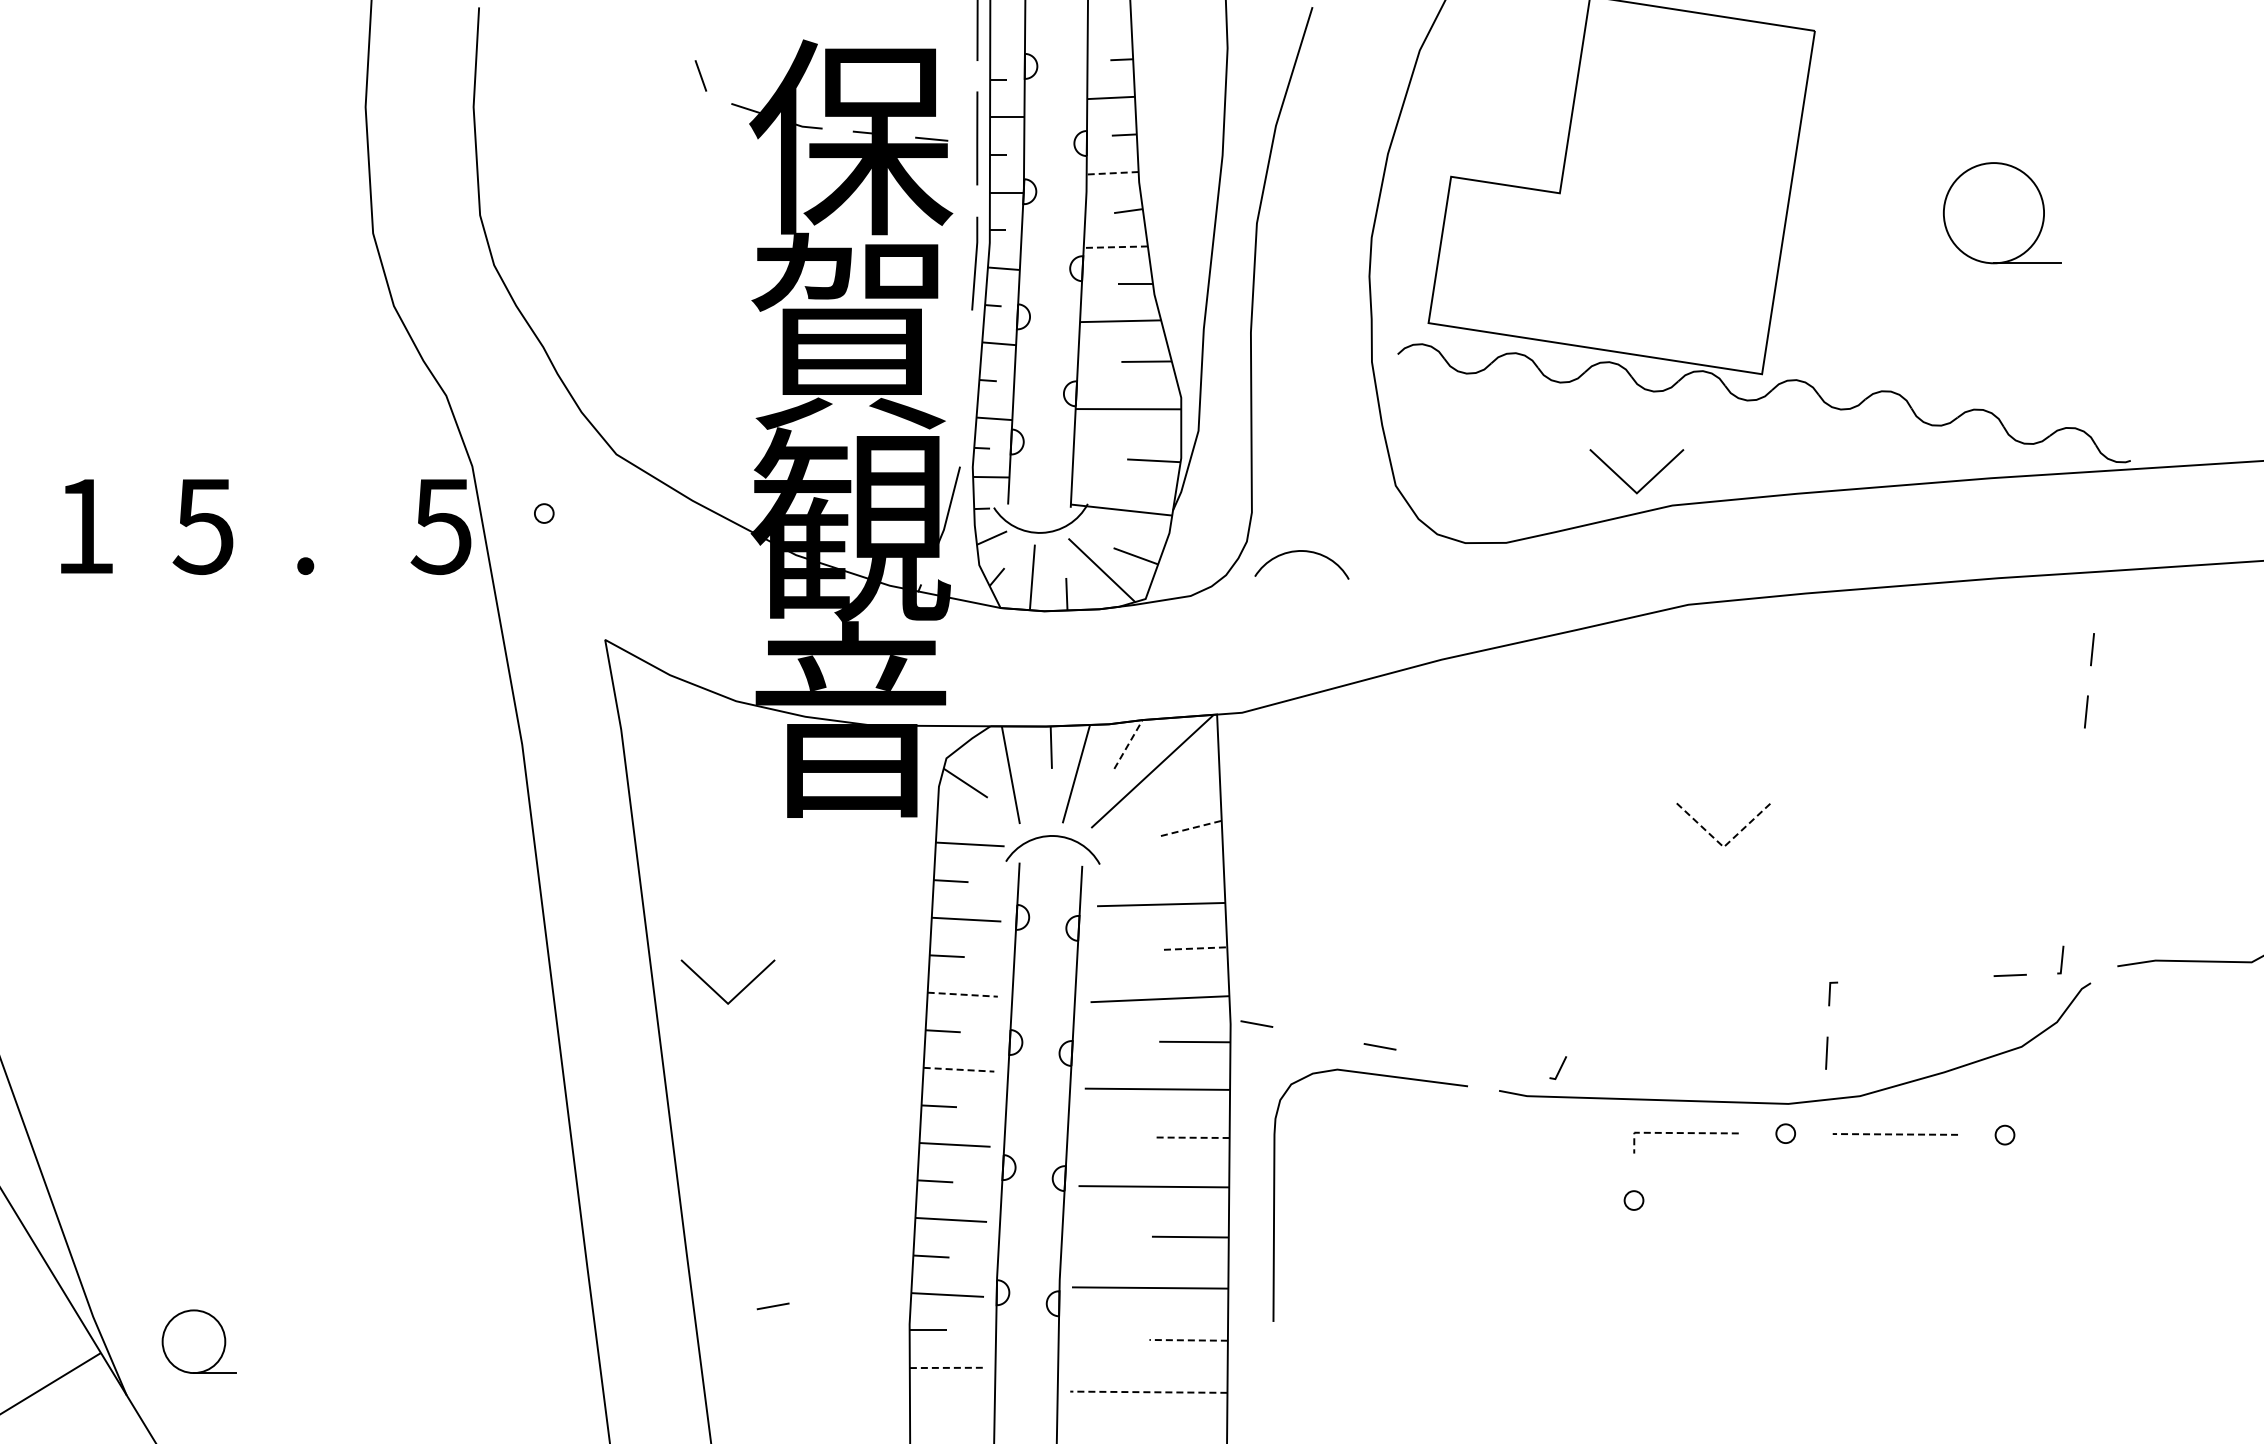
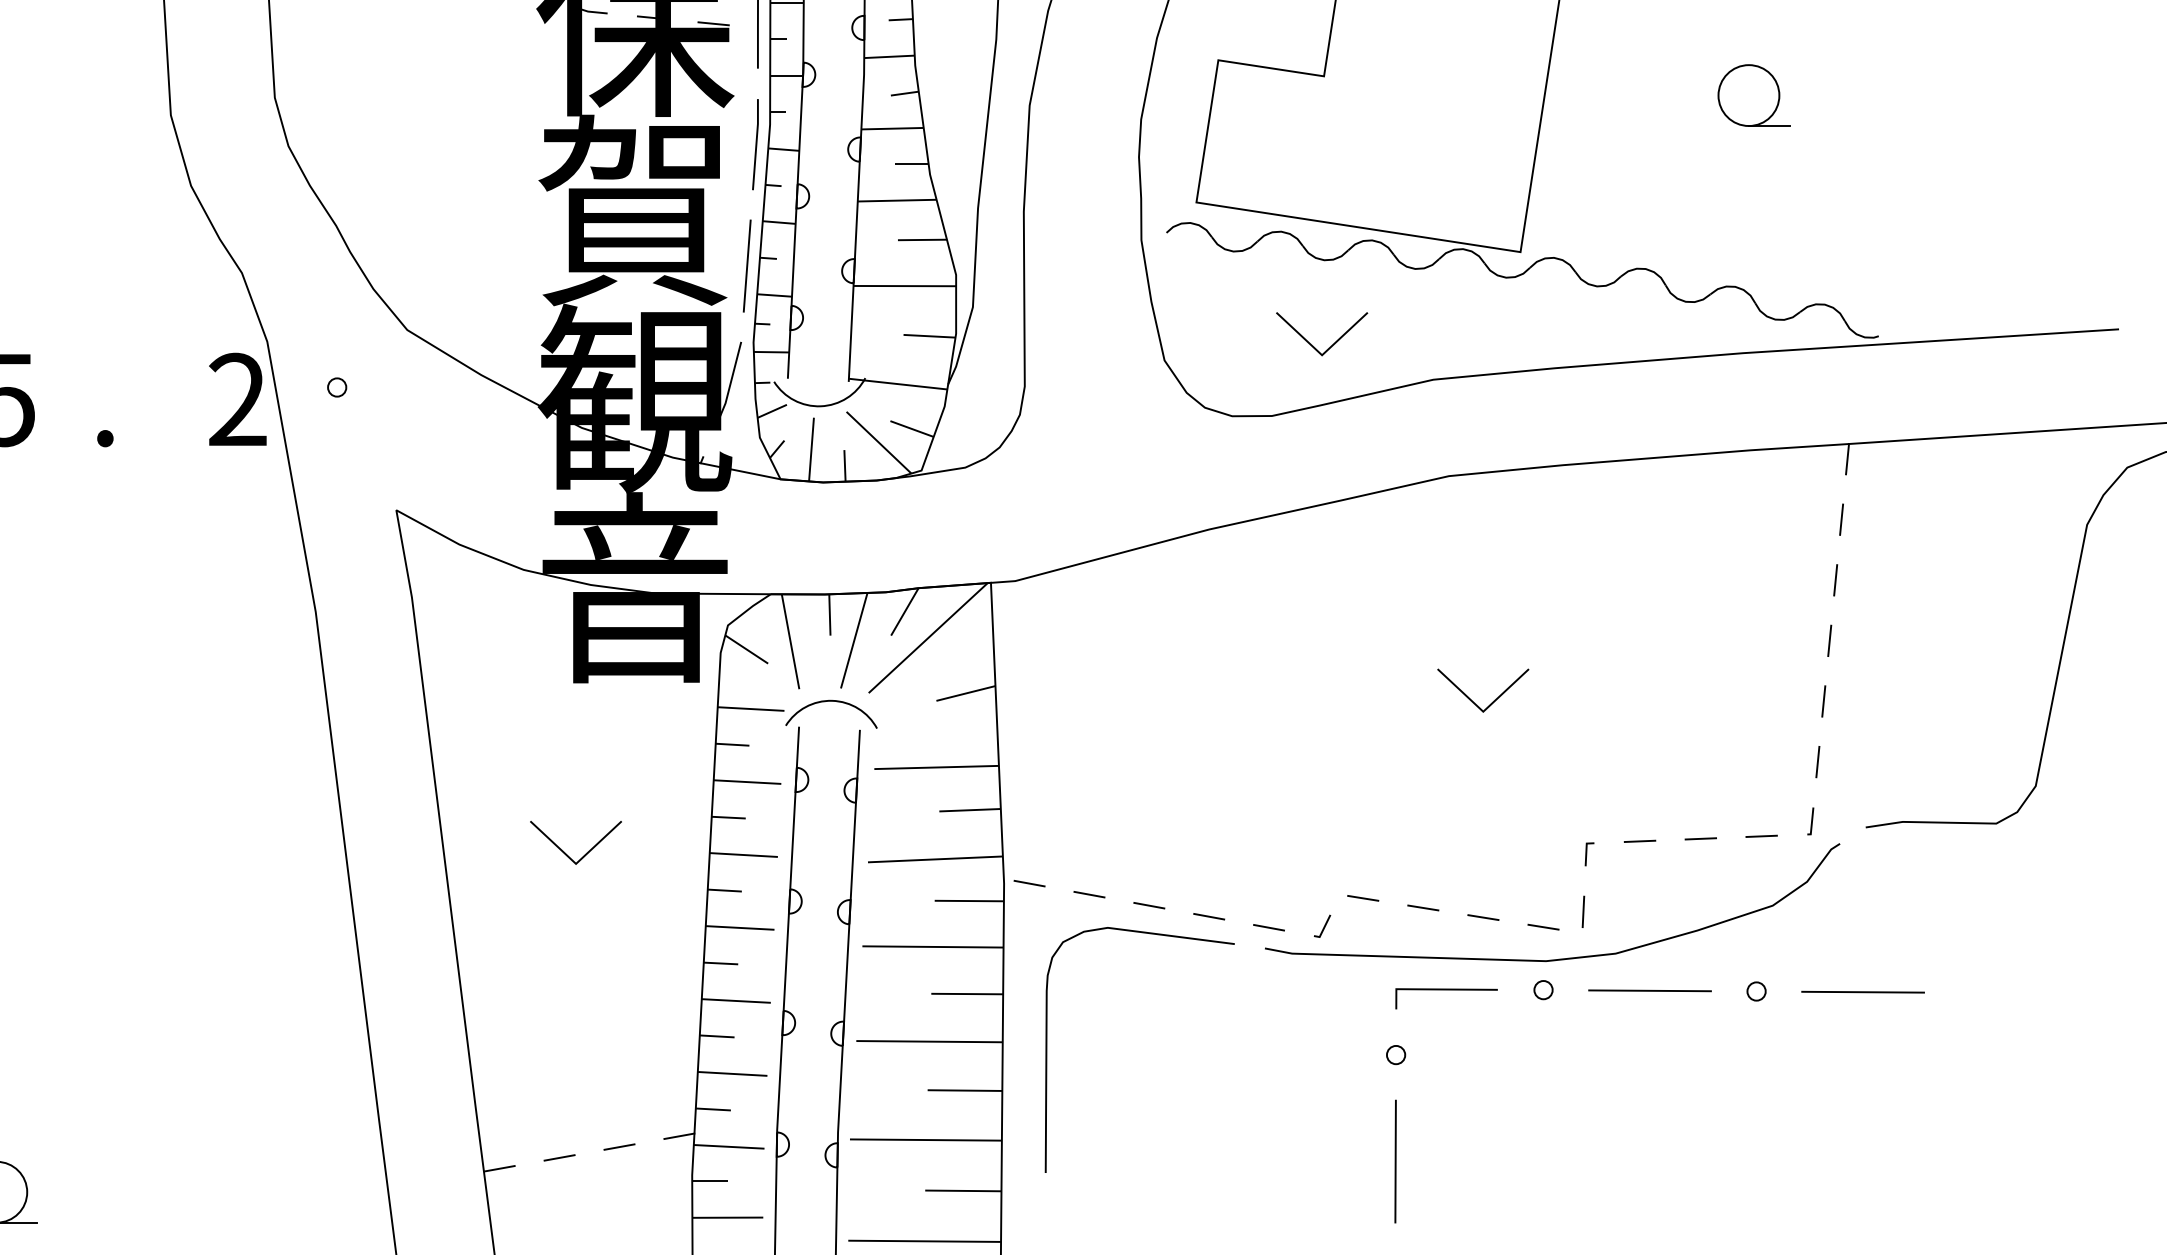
line: (1112, 173) -> (889, 57), dashed -> solid
part: (2002, 212) -> (1754, 94), size x0.62
line: (1115, 247) -> (892, 128), dashed -> solid
line: (965, 388) -> (746, 265), added
line: (1625, 481) -> (1311, 343), moved
text: (440, 526) -> (236, 400), 5 -> 2
arc: (1301, 551) -> (1072, 424), removed
line: (2098, 586) -> (1847, 458), added
line: (1128, 744) -> (904, 611), dashed -> solid
line: (2079, 773) -> (1828, 640), added
line: (1191, 828) -> (966, 693), dashed -> solid
line: (2073, 836) -> (1823, 701), added
line: (1723, 847) -> (1483, 712), dashed -> solid
line: (2067, 898) -> (1817, 761), added
line: (1195, 948) -> (969, 810), dashed -> solid
line: (1947, 977) -> (1700, 838), added
line: (1884, 980) -> (1639, 841), added
line: (716, 991) -> (564, 851), moved
line: (963, 994) -> (744, 854), dashed -> solid
line: (1318, 1035) -> (1089, 894), added
line: (1599, 1038) -> (1362, 897), added
line: (1661, 1048) -> (1422, 907), added
line: (1441, 1058) -> (1209, 917), added
line: (1723, 1058) -> (1483, 917), added
line: (1785, 1068) -> (1543, 926), added
line: (959, 1069) -> (740, 927), dashed -> solid
line: (1502, 1069) -> (1268, 927), added
line: (1675, 1133) -> (1436, 989), dashed -> solid
line: (1895, 1134) -> (1650, 990), dashed -> solid
line: (2114, 1135) -> (1862, 991), added
line: (1192, 1137) -> (967, 993), dashed -> solid
line: (896, 1283) -> (679, 1135), added
line: (834, 1295) -> (619, 1147), added
line: (1633, 1309) -> (1395, 1160), added
line: (711, 1317) -> (499, 1168), added
line: (1188, 1340) -> (963, 1191), dashed -> solid
line: (946, 1367) -> (728, 1217), dashed -> solid
line: (1148, 1392) -> (924, 1241), dashed -> solid

